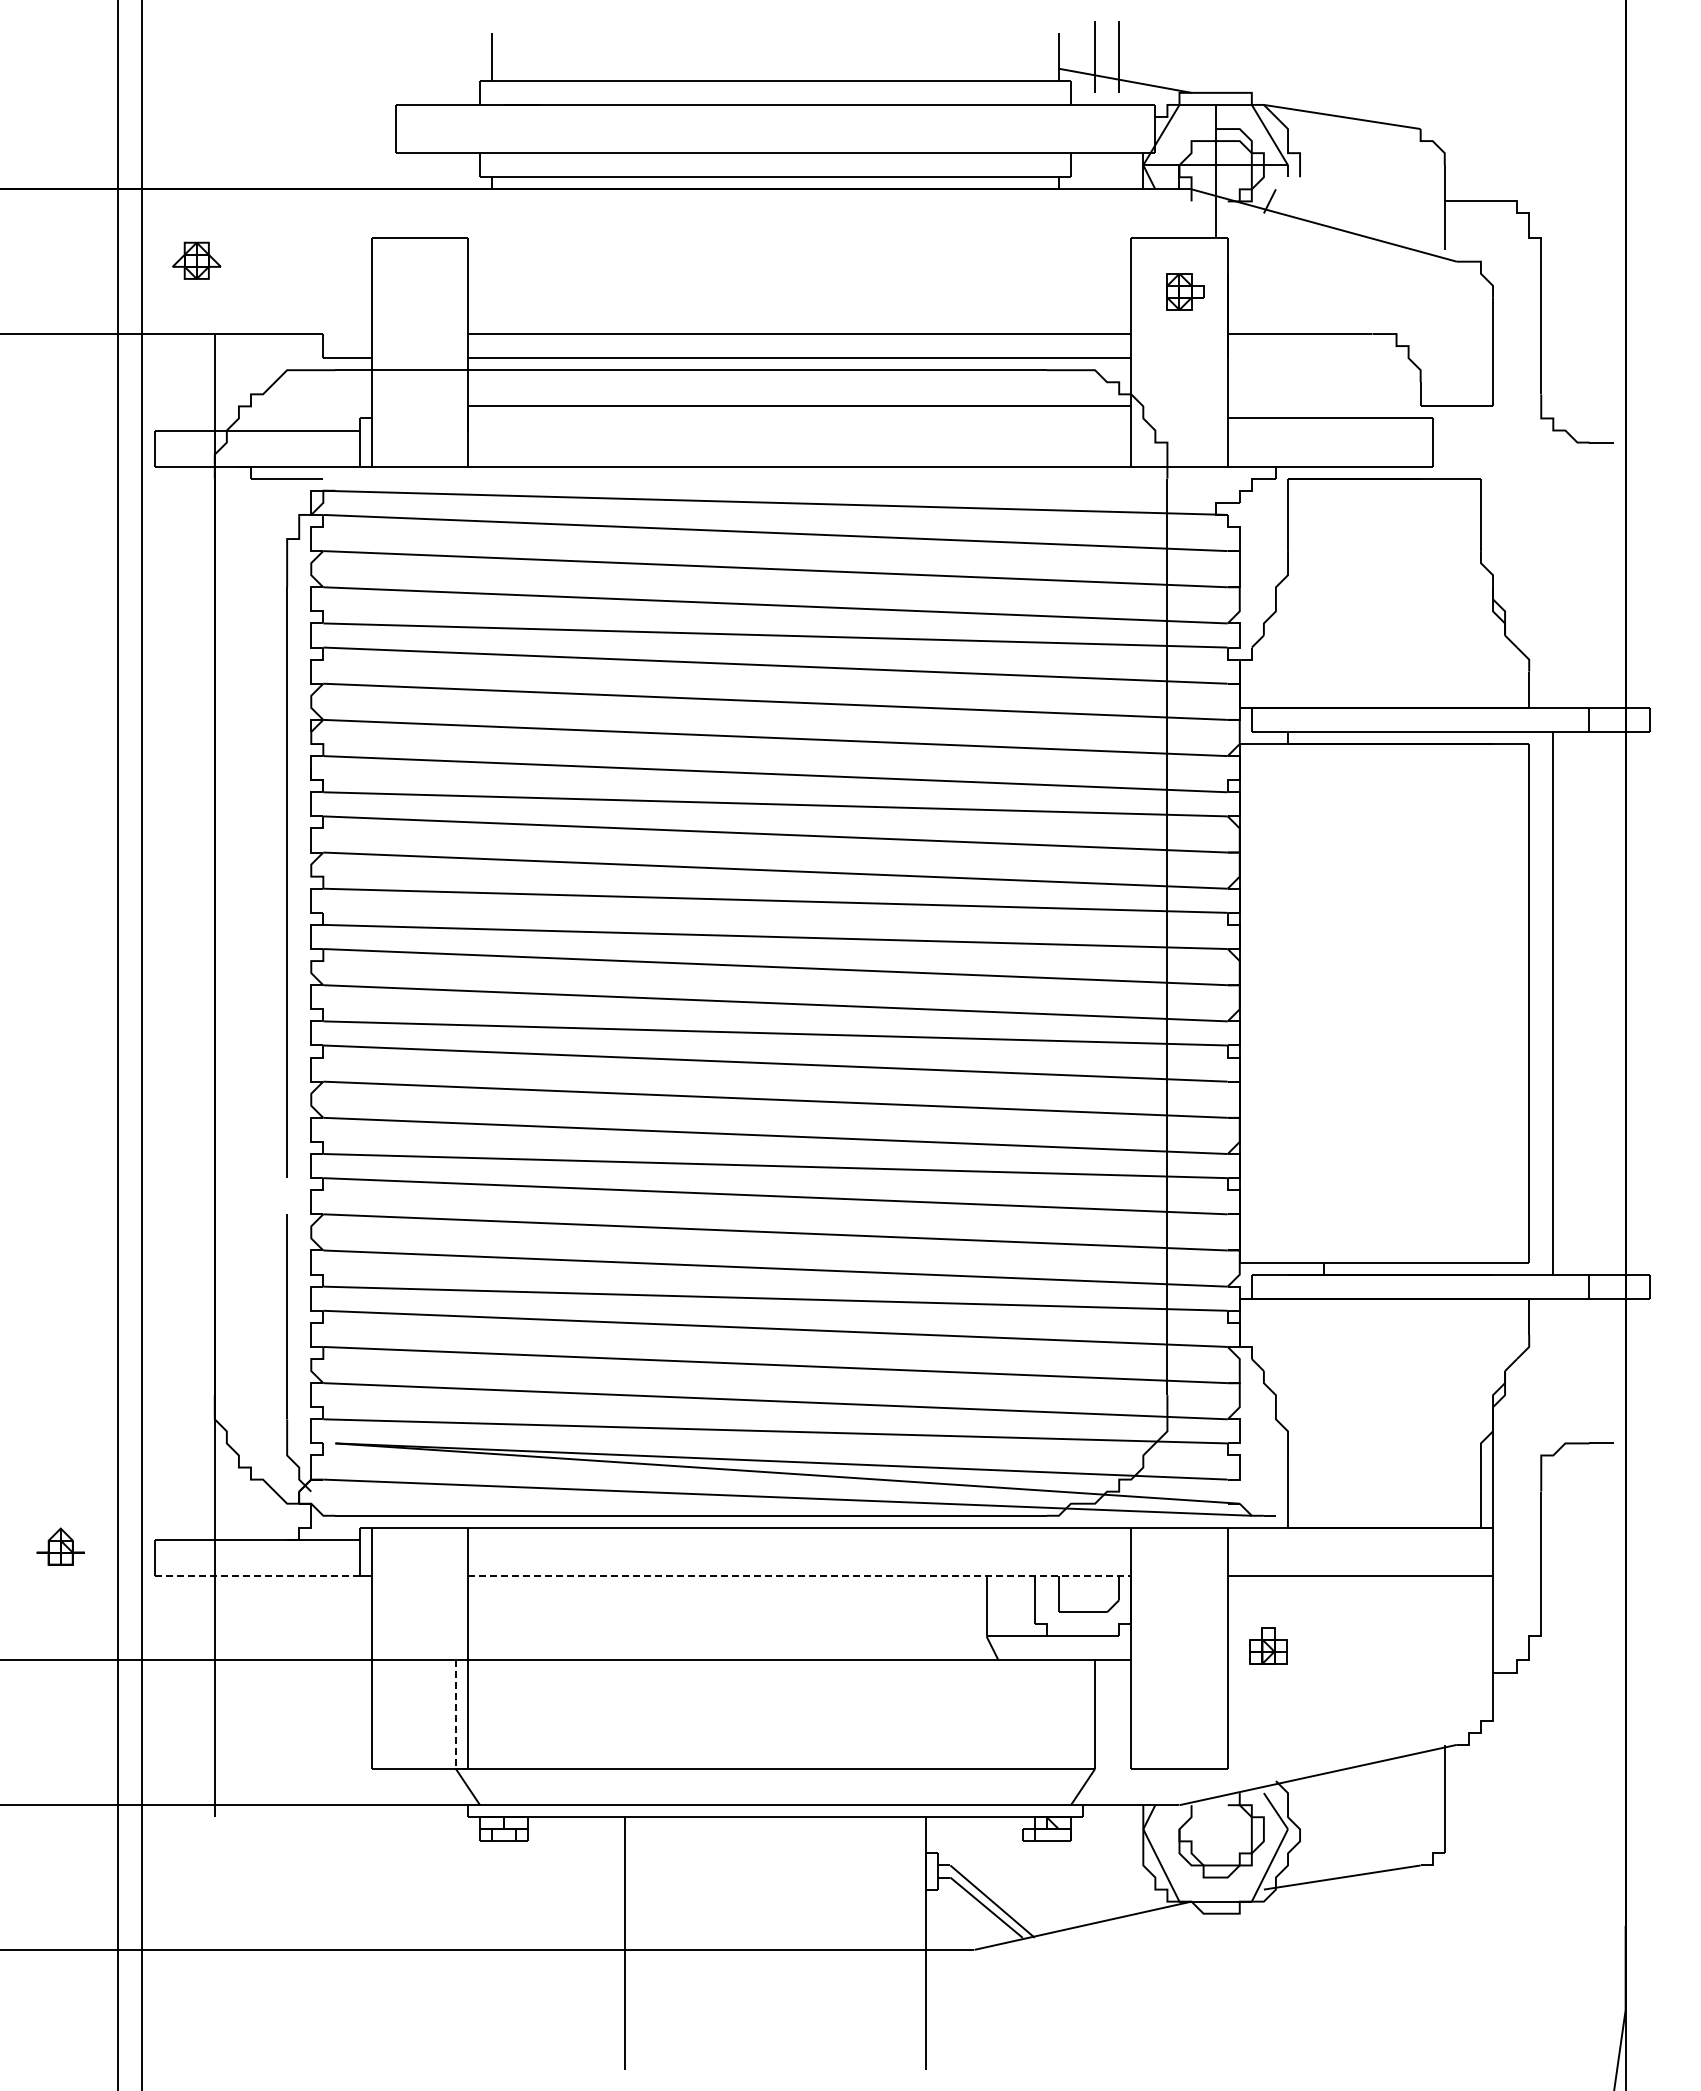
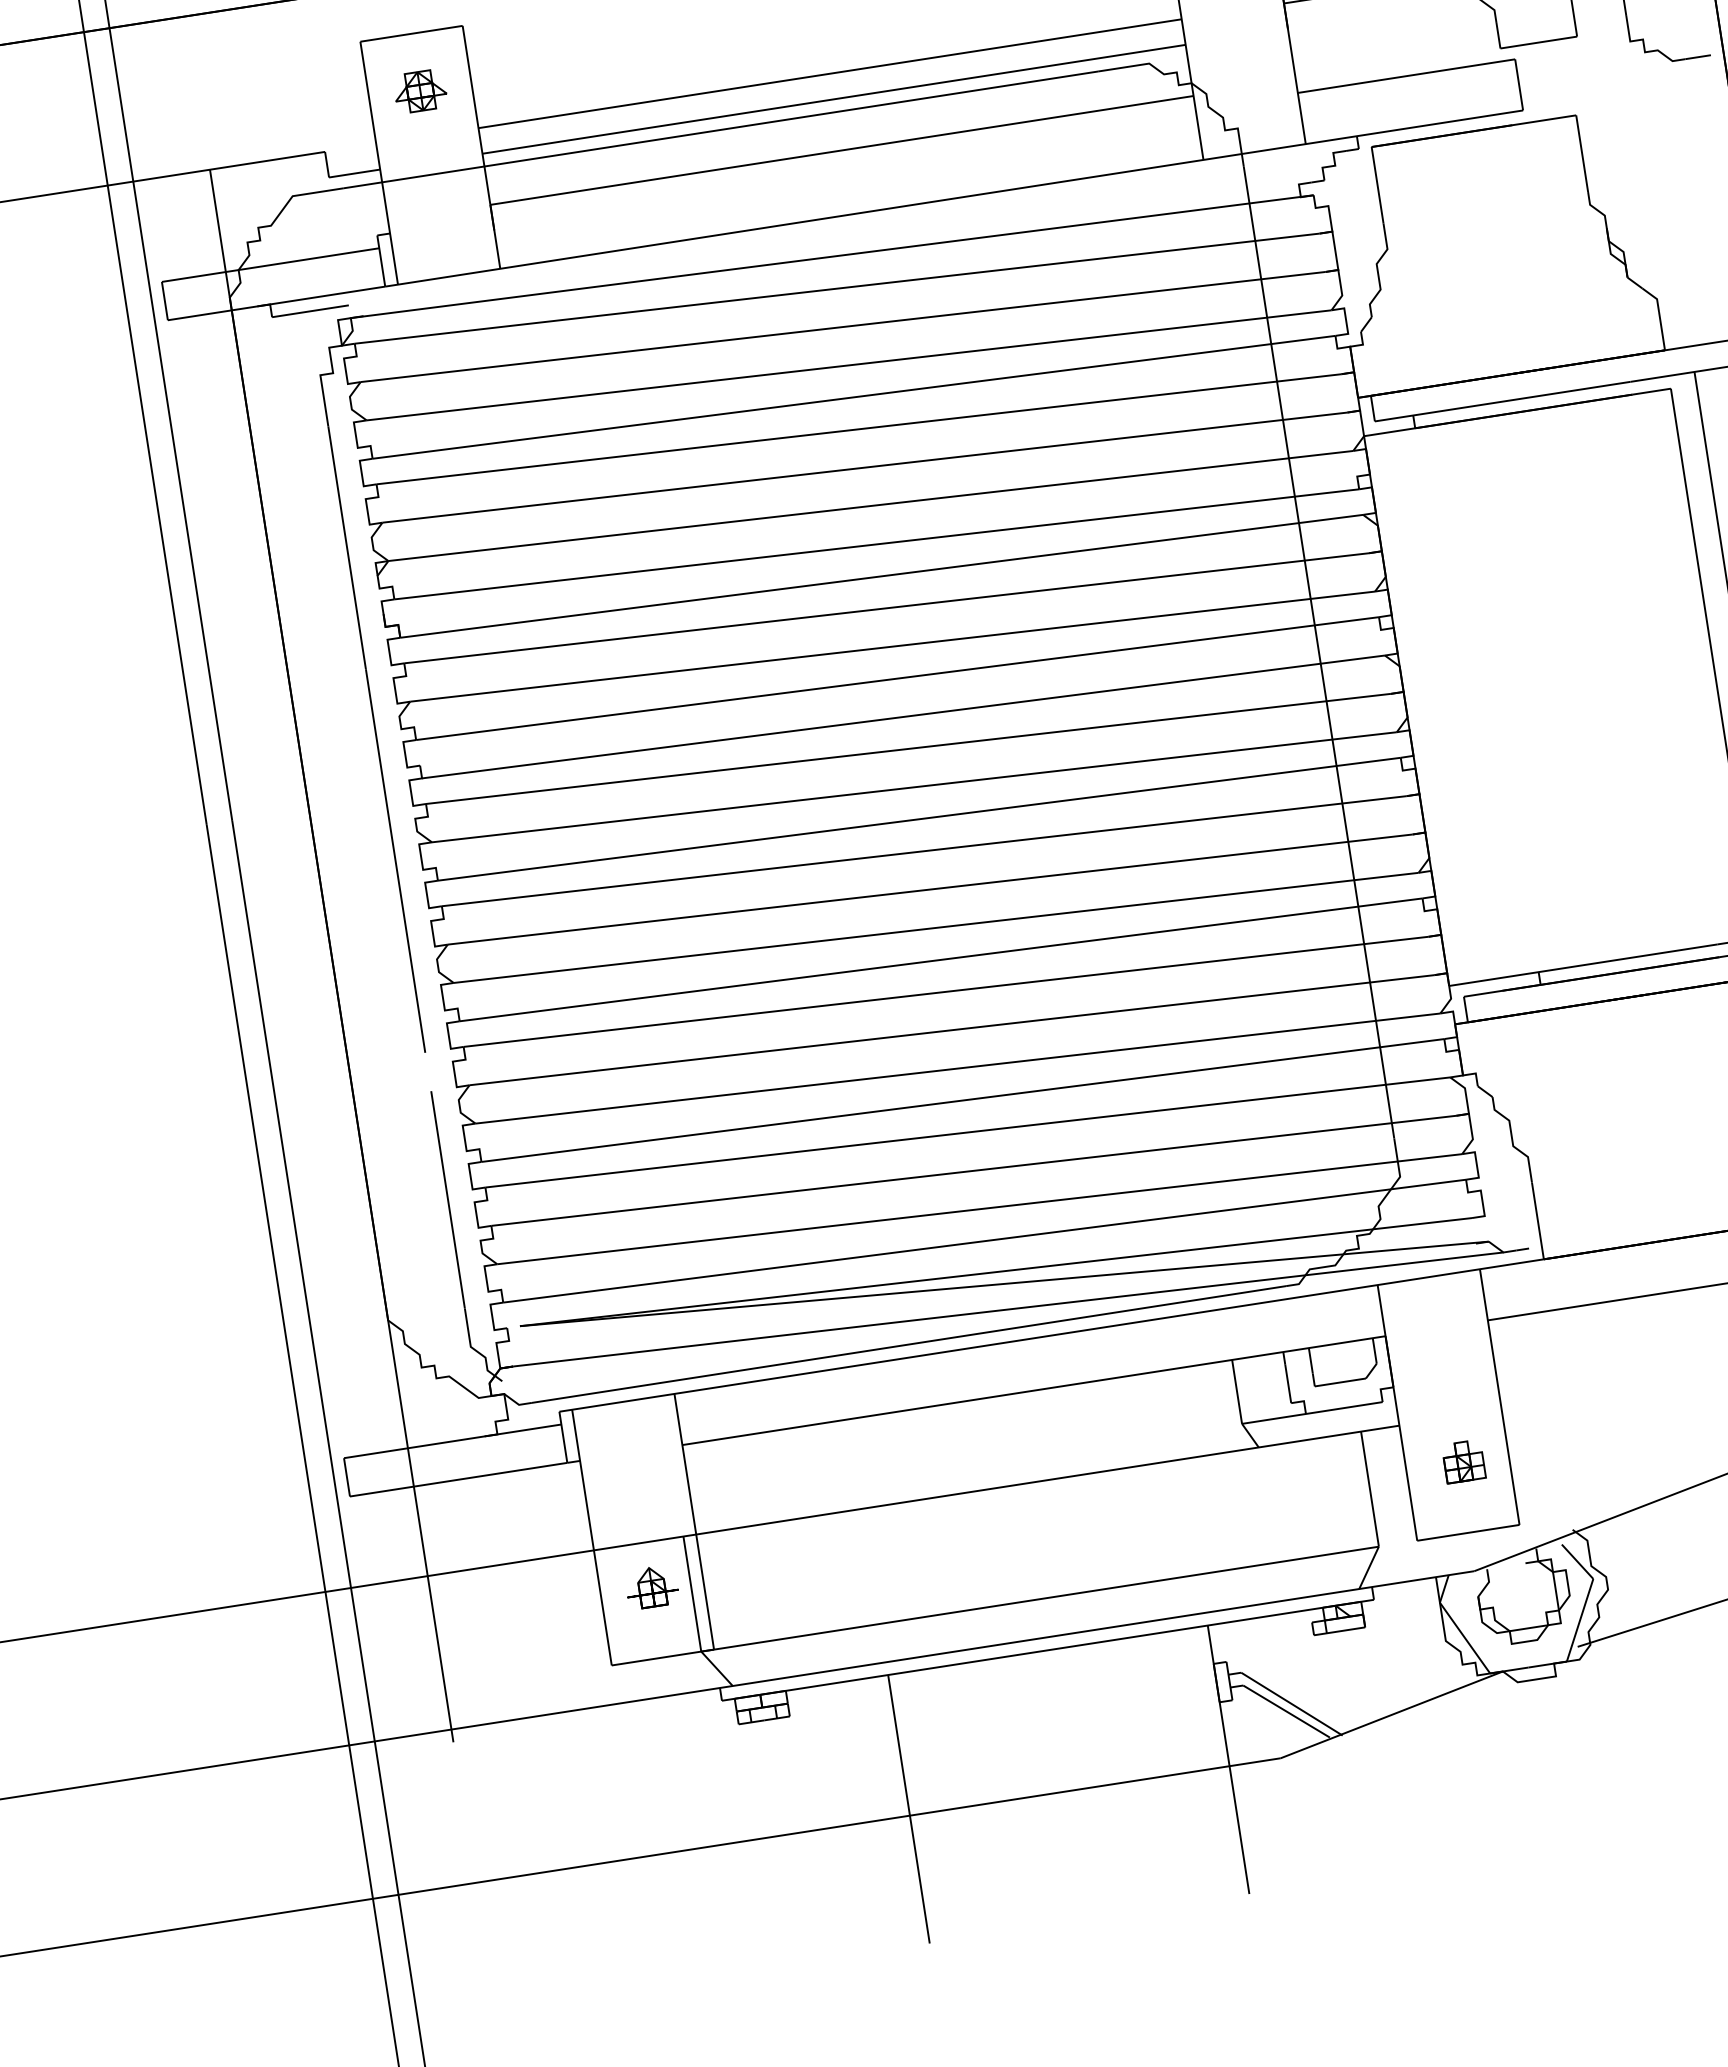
part: (196, 260) -> (420, 91), moved
part: (60, 1546) -> (651, 1587), moved
line: (257, 1576) -> (459, 1480), dashed -> solid
line: (799, 1576) -> (1033, 1391), dashed -> solid
part: (1268, 1645) -> (1463, 1461), moved
line: (455, 1715) -> (691, 1594), dashed -> solid

